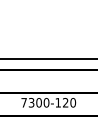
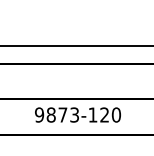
text: (35, 102) -> (57, 114), 7300-120 -> 9873-120

